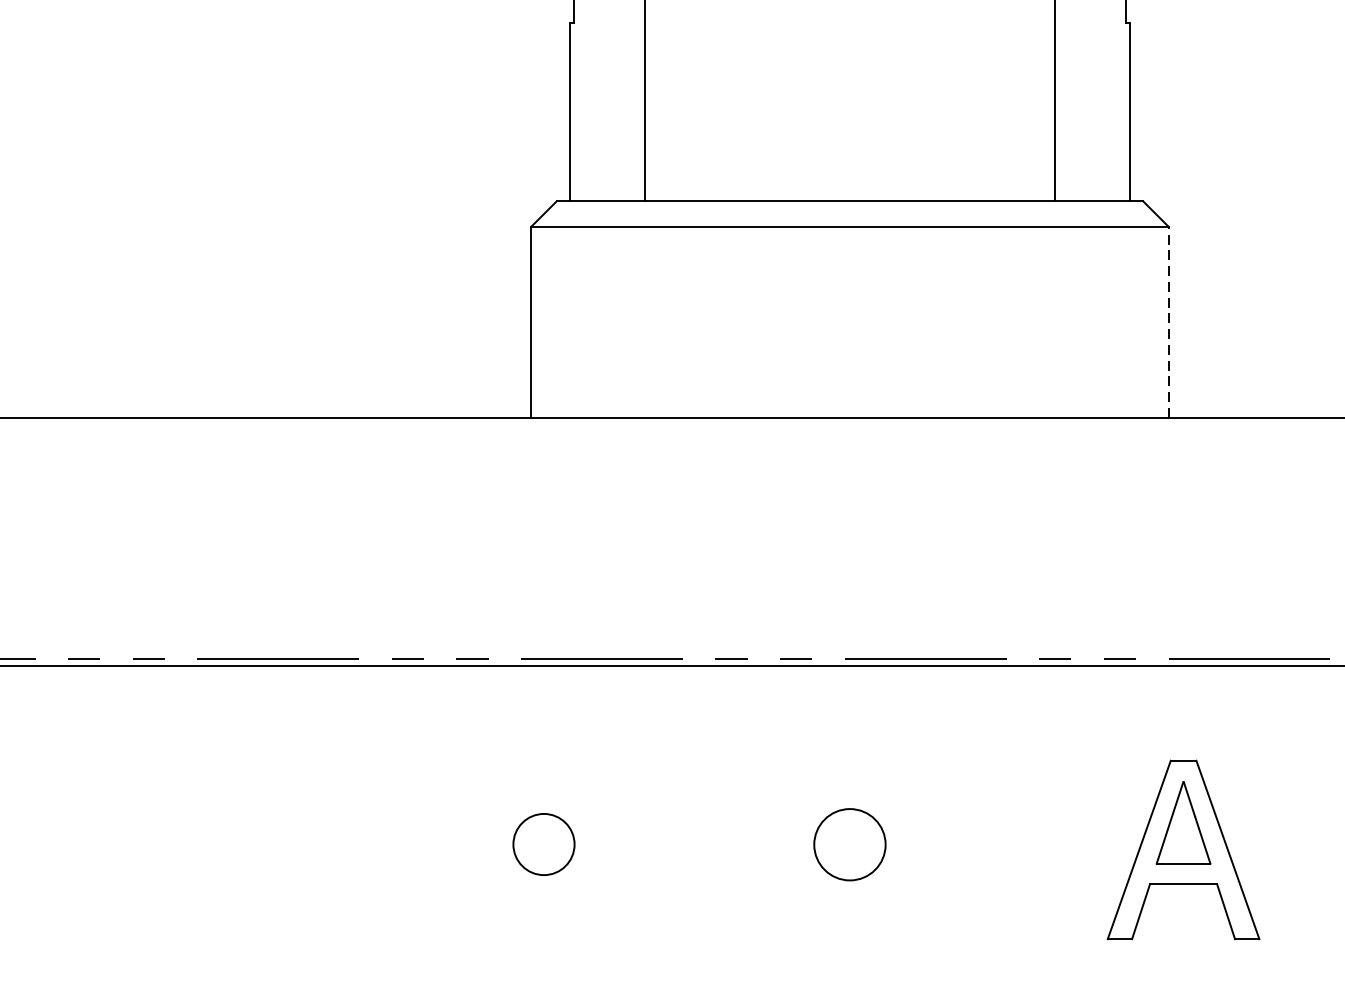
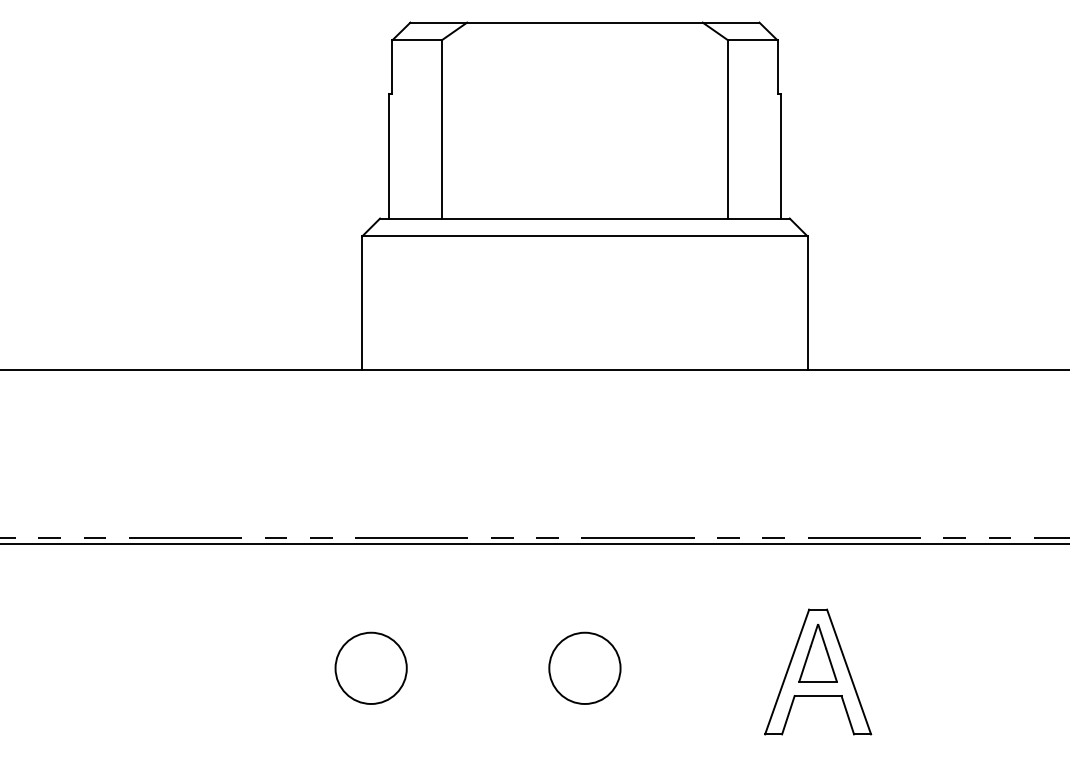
line: (1168, 322) -> (807, 303), dashed -> solid
circle: (543, 843) -> (370, 667), size x1.67
circle: (849, 843) -> (584, 667), size x1.43

